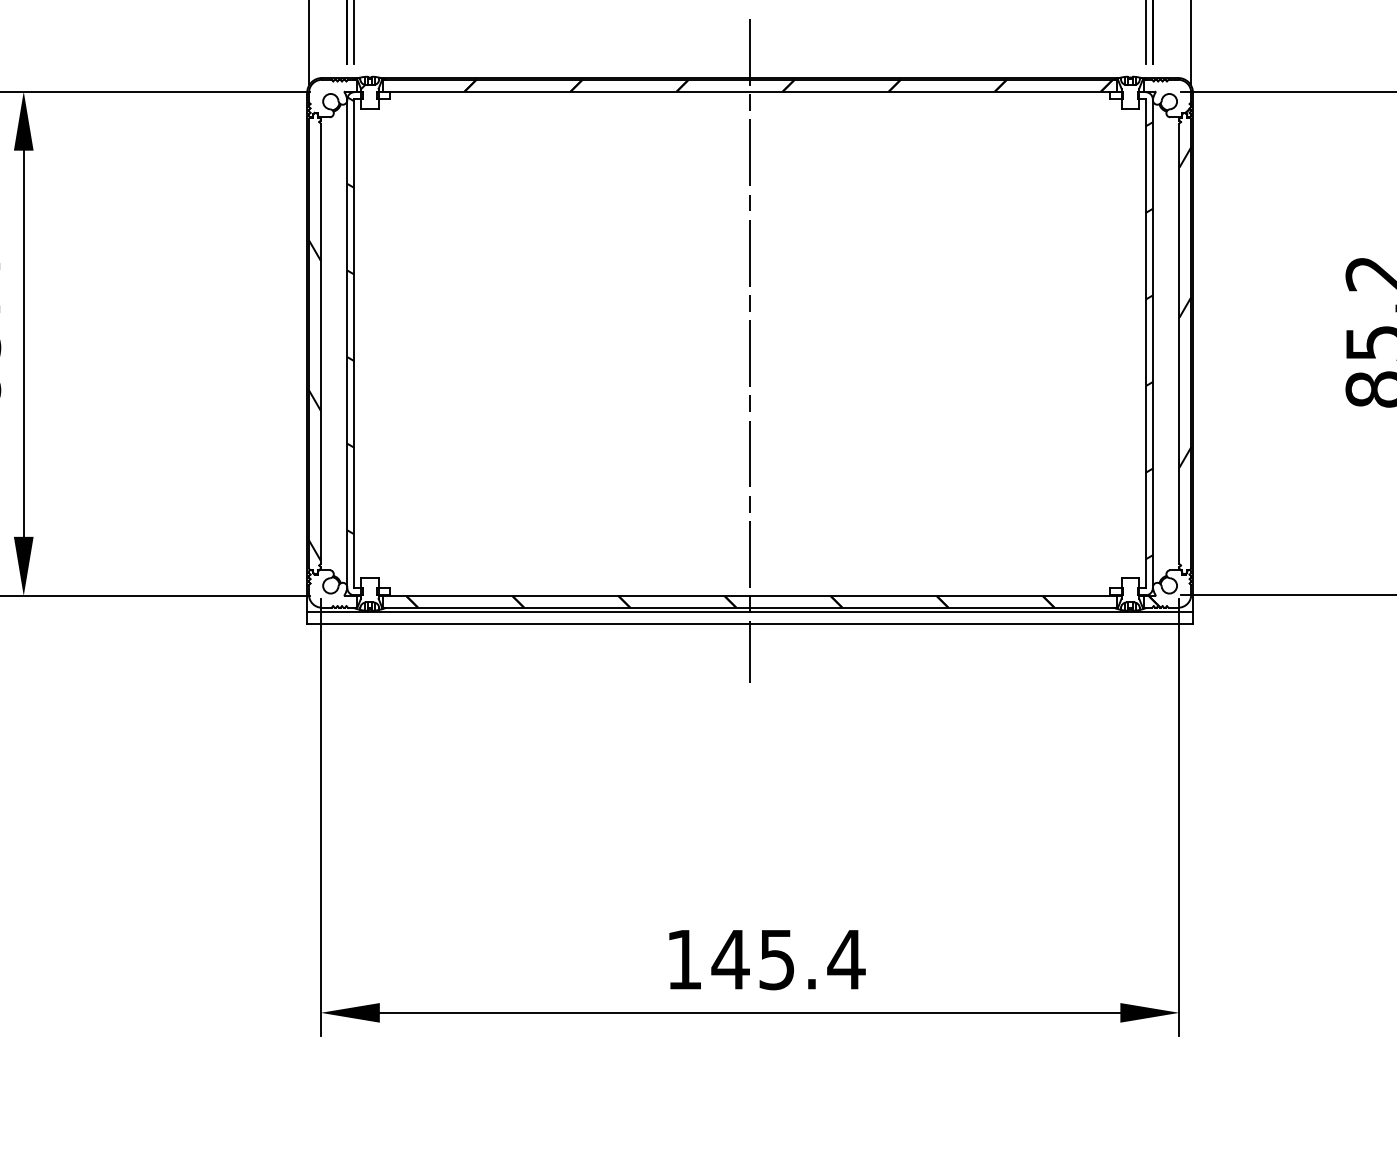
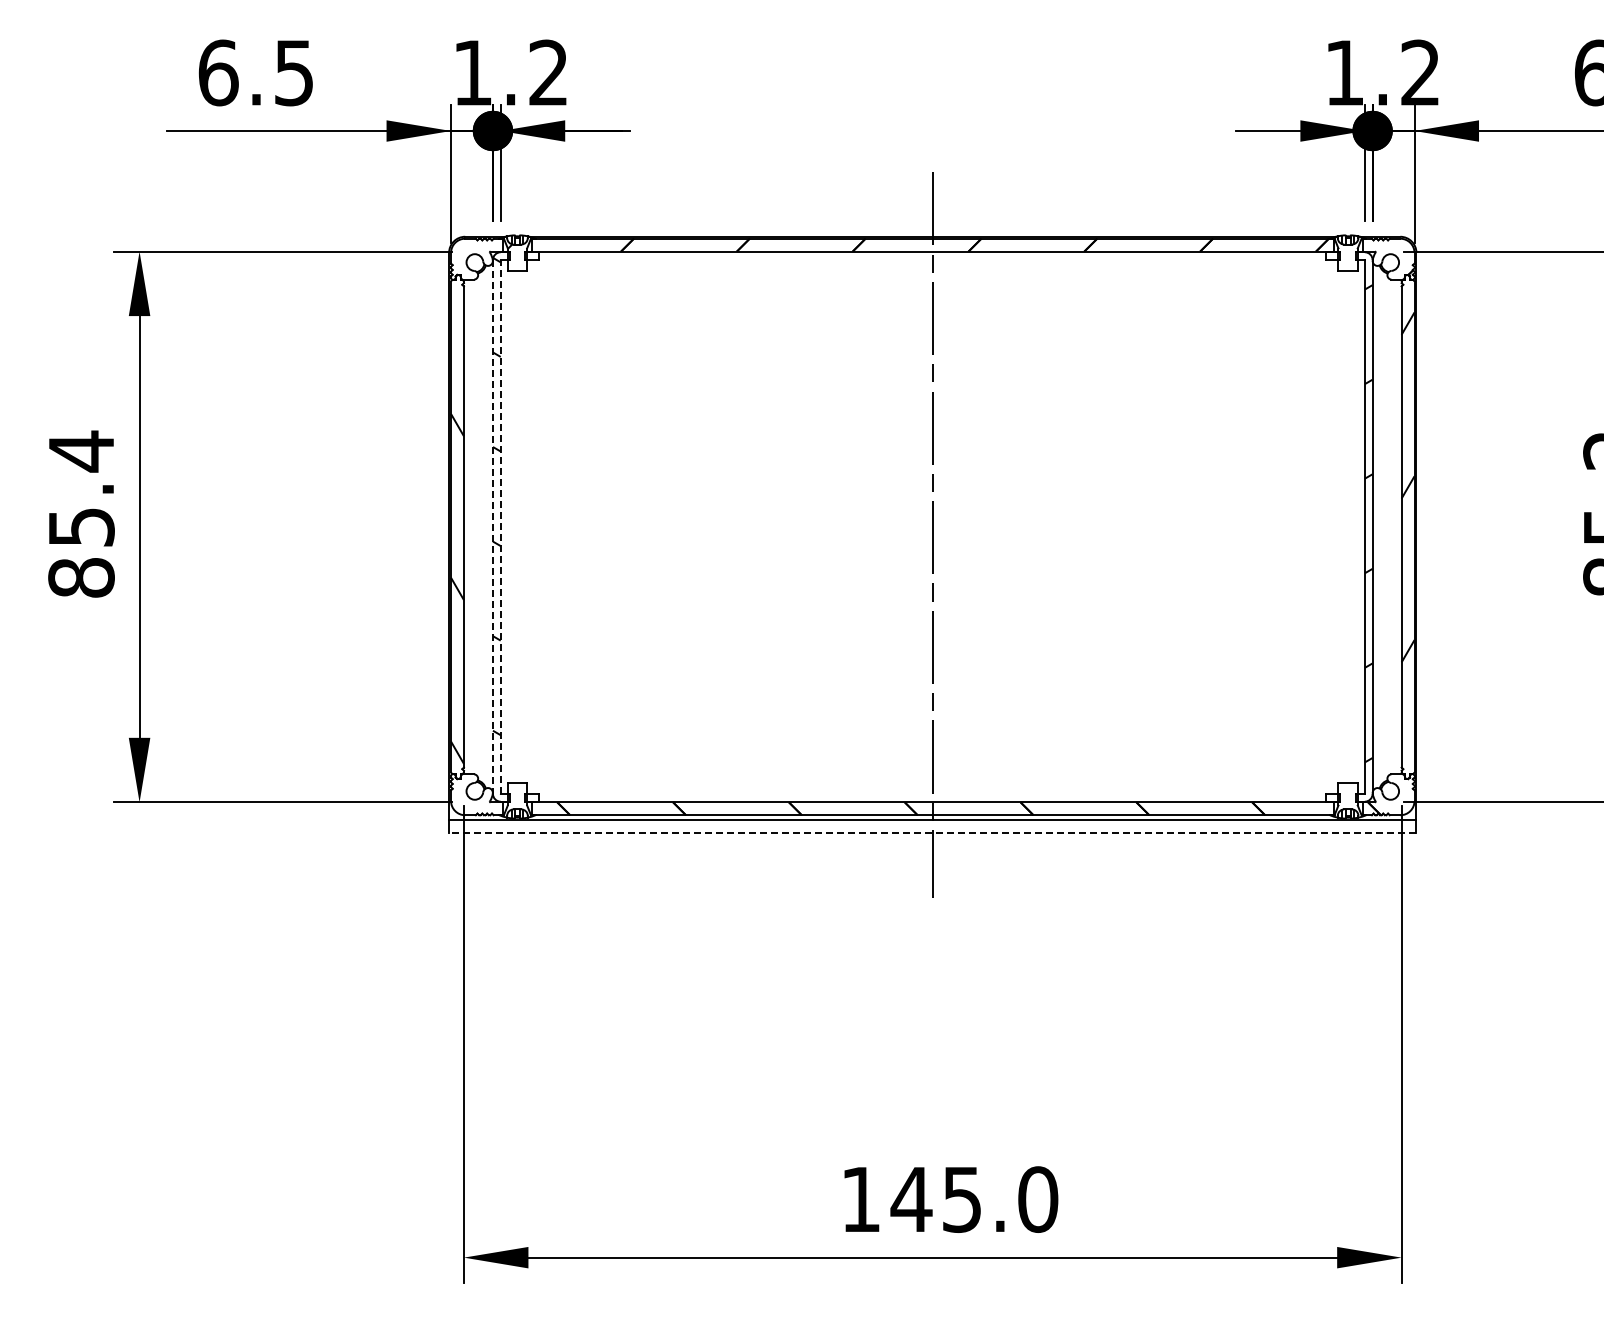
line: (346, 343) -> (492, 526), solid -> dashed
line: (354, 343) -> (500, 526), solid -> dashed
line: (749, 624) -> (932, 833), solid -> dashed
text: (846, 959) -> (1038, 1199), 145.4 -> 145.0

